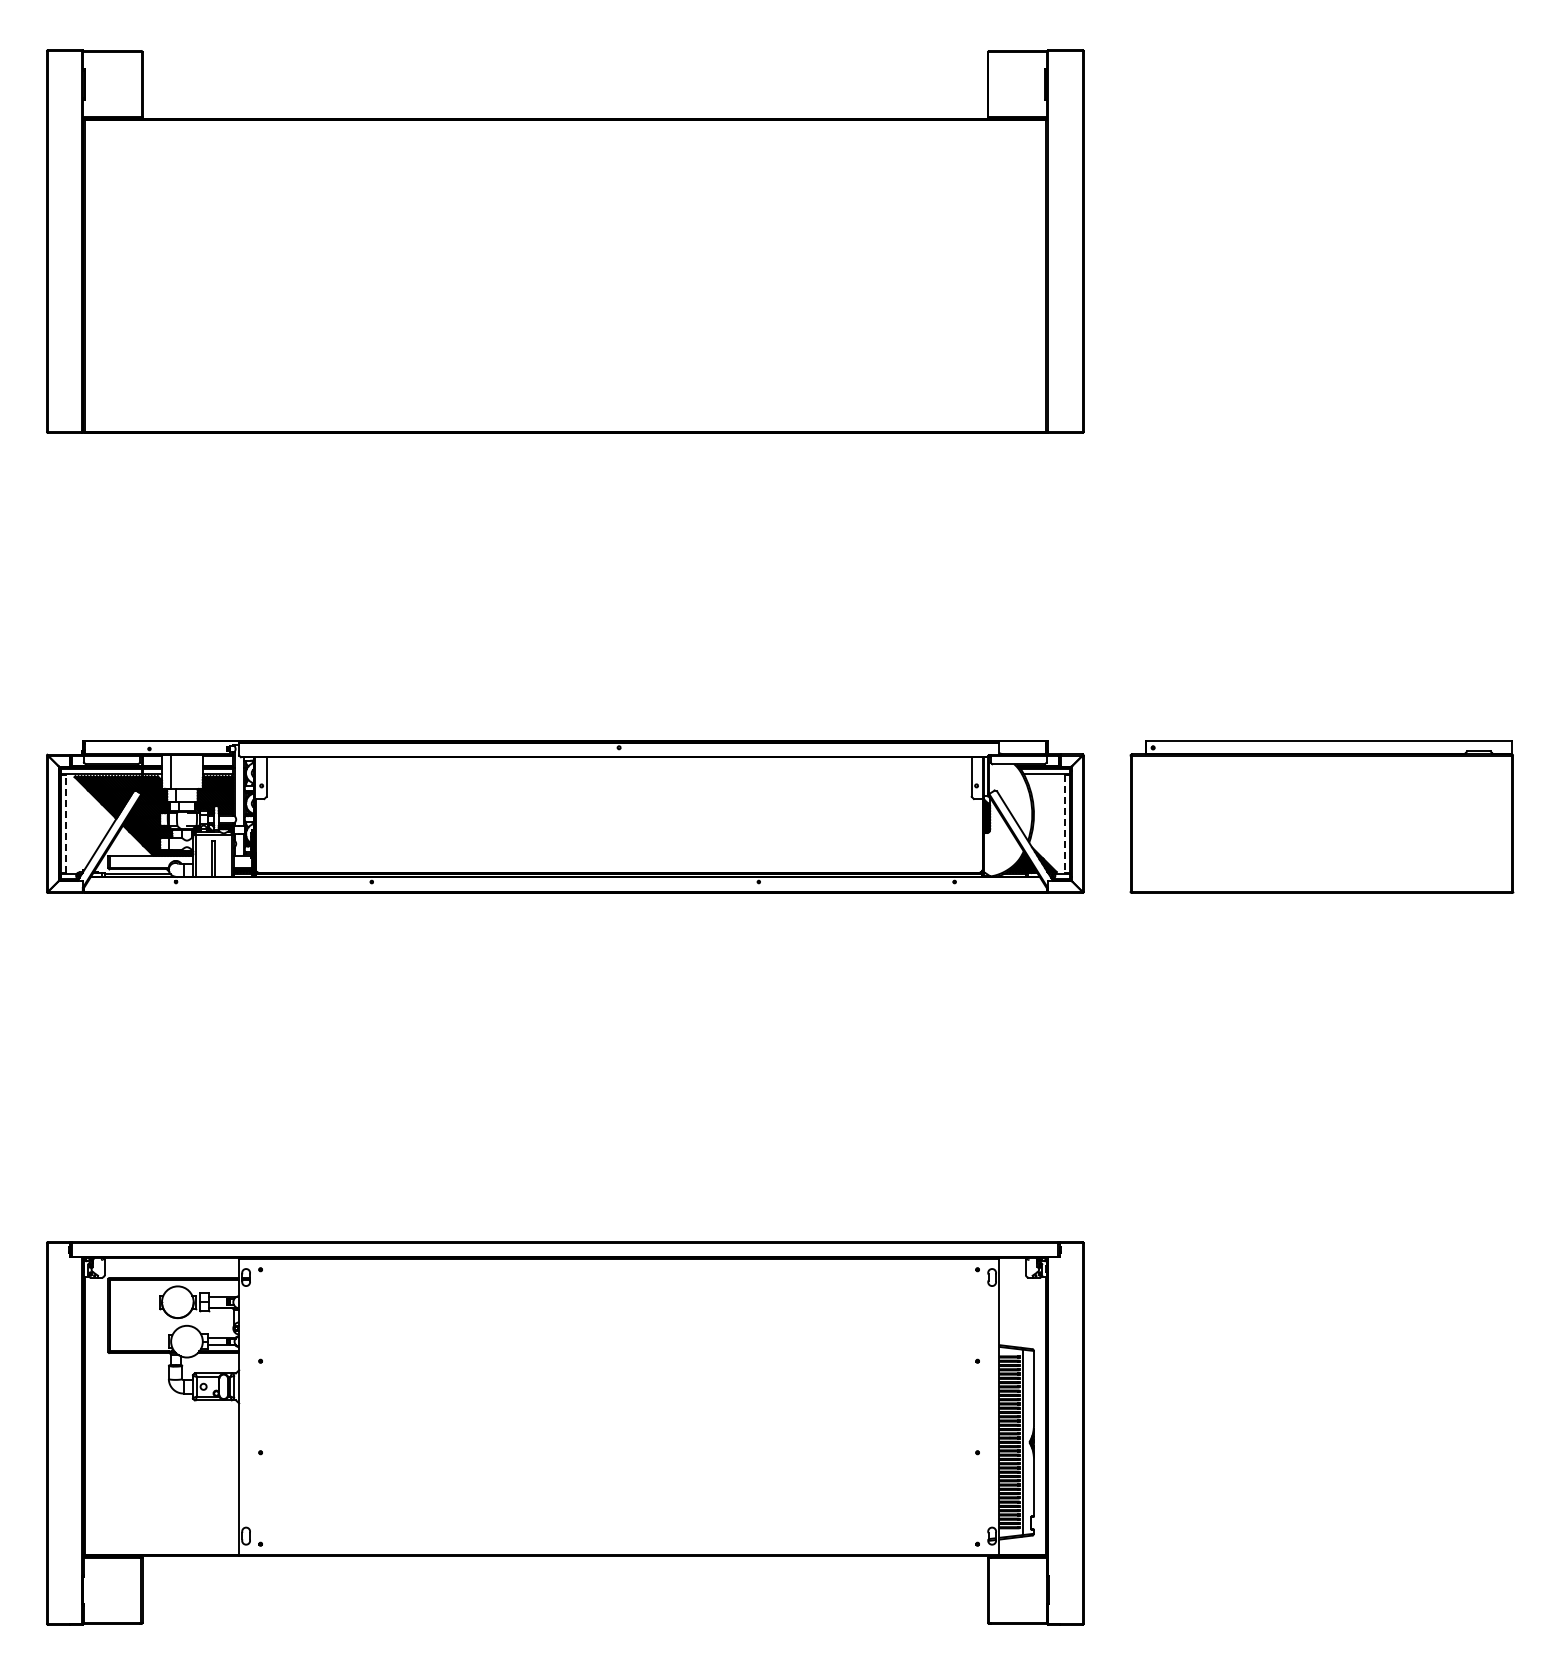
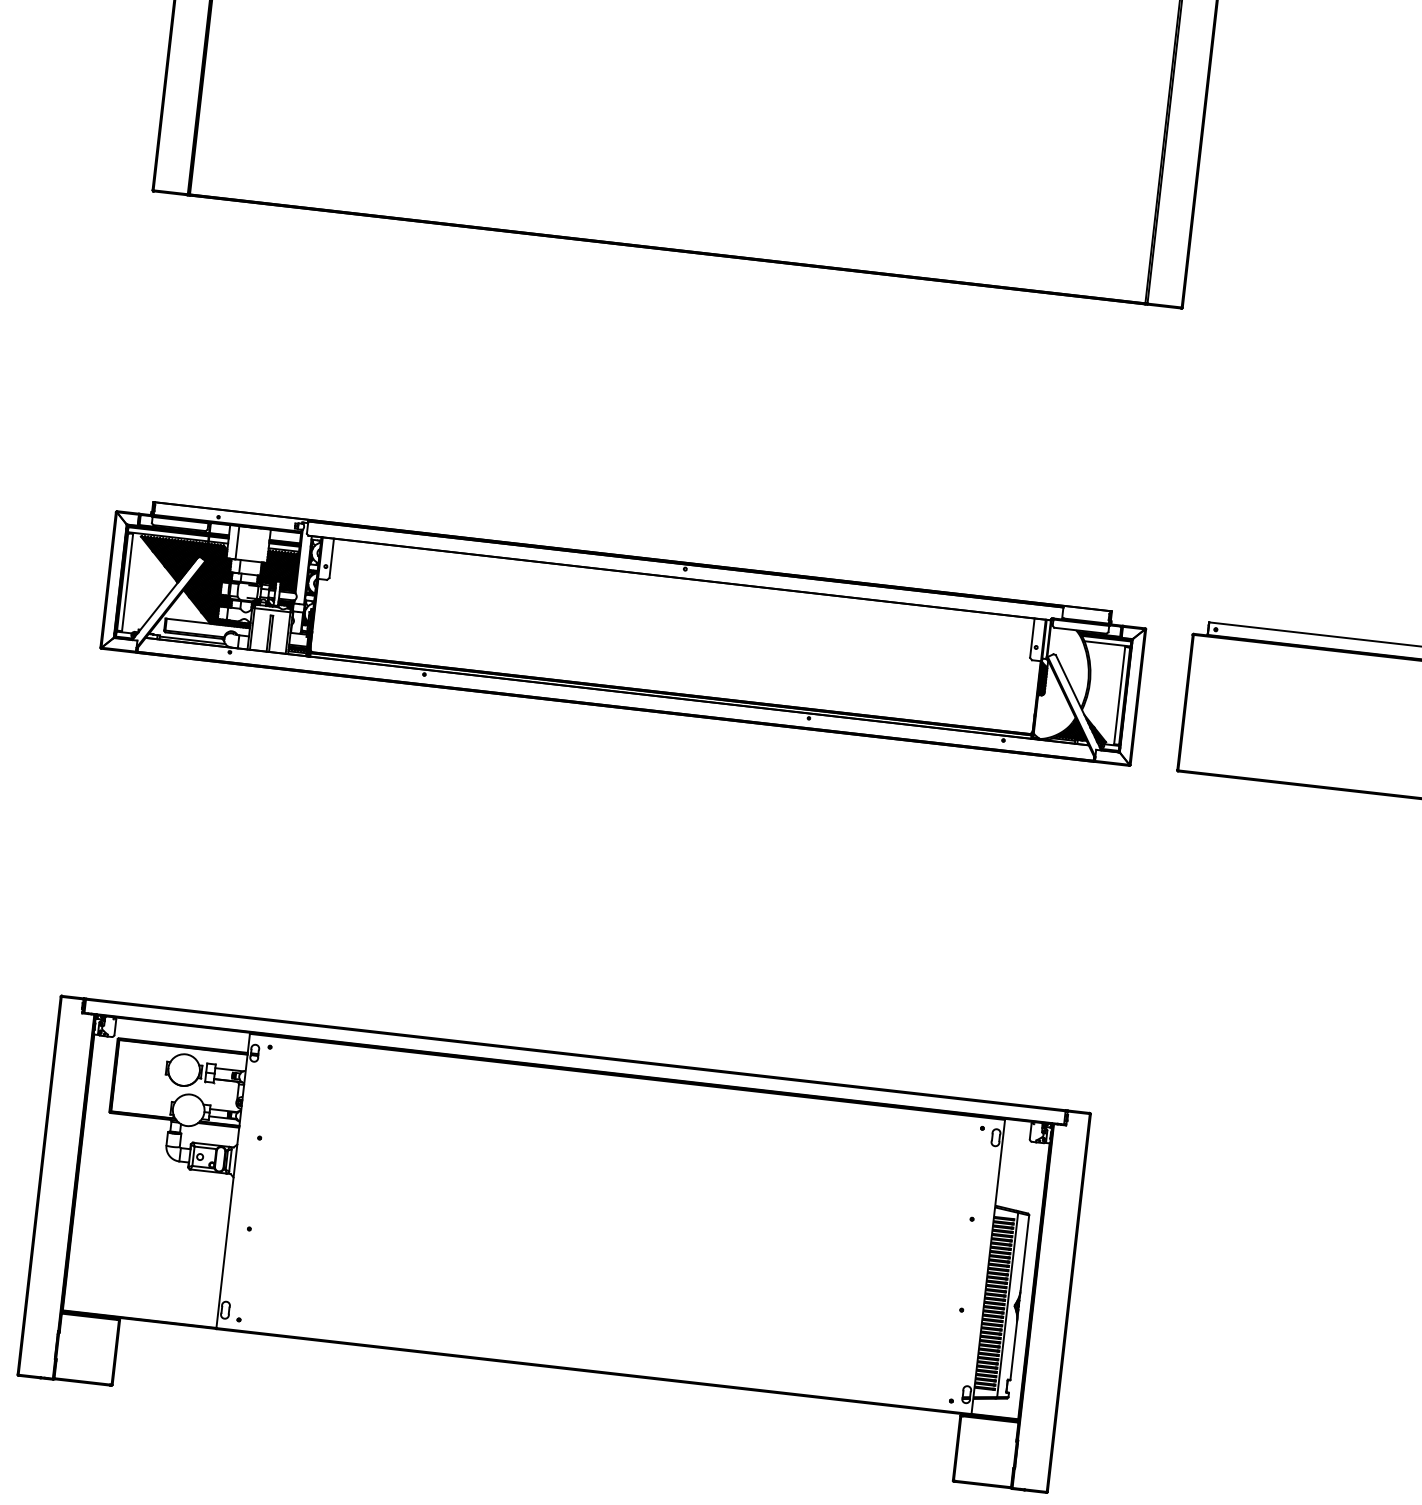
line: (66, 824) -> (127, 582), dashed -> solid
line: (1065, 824) -> (1120, 695), dashed -> solid

